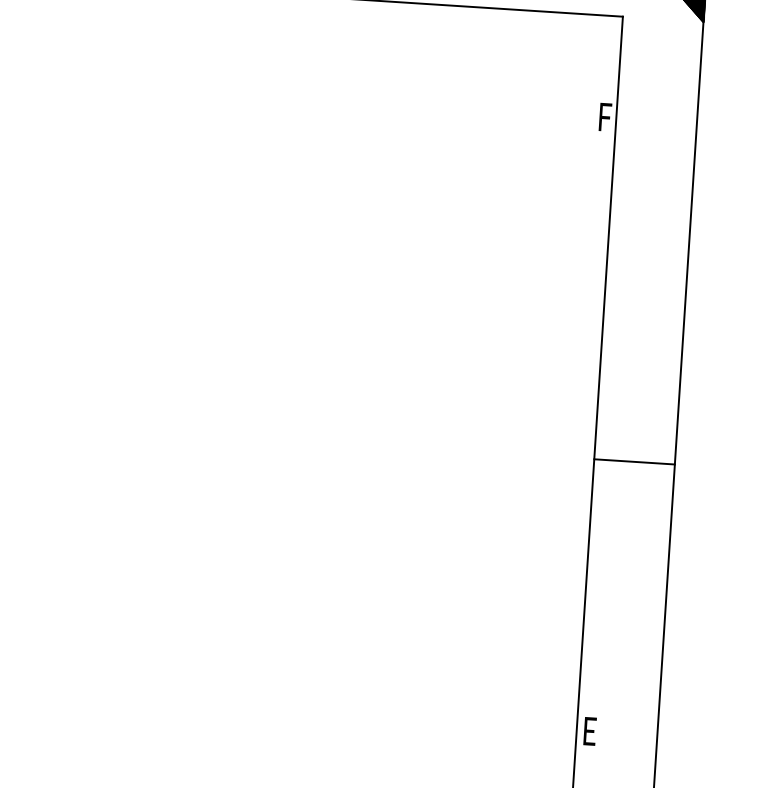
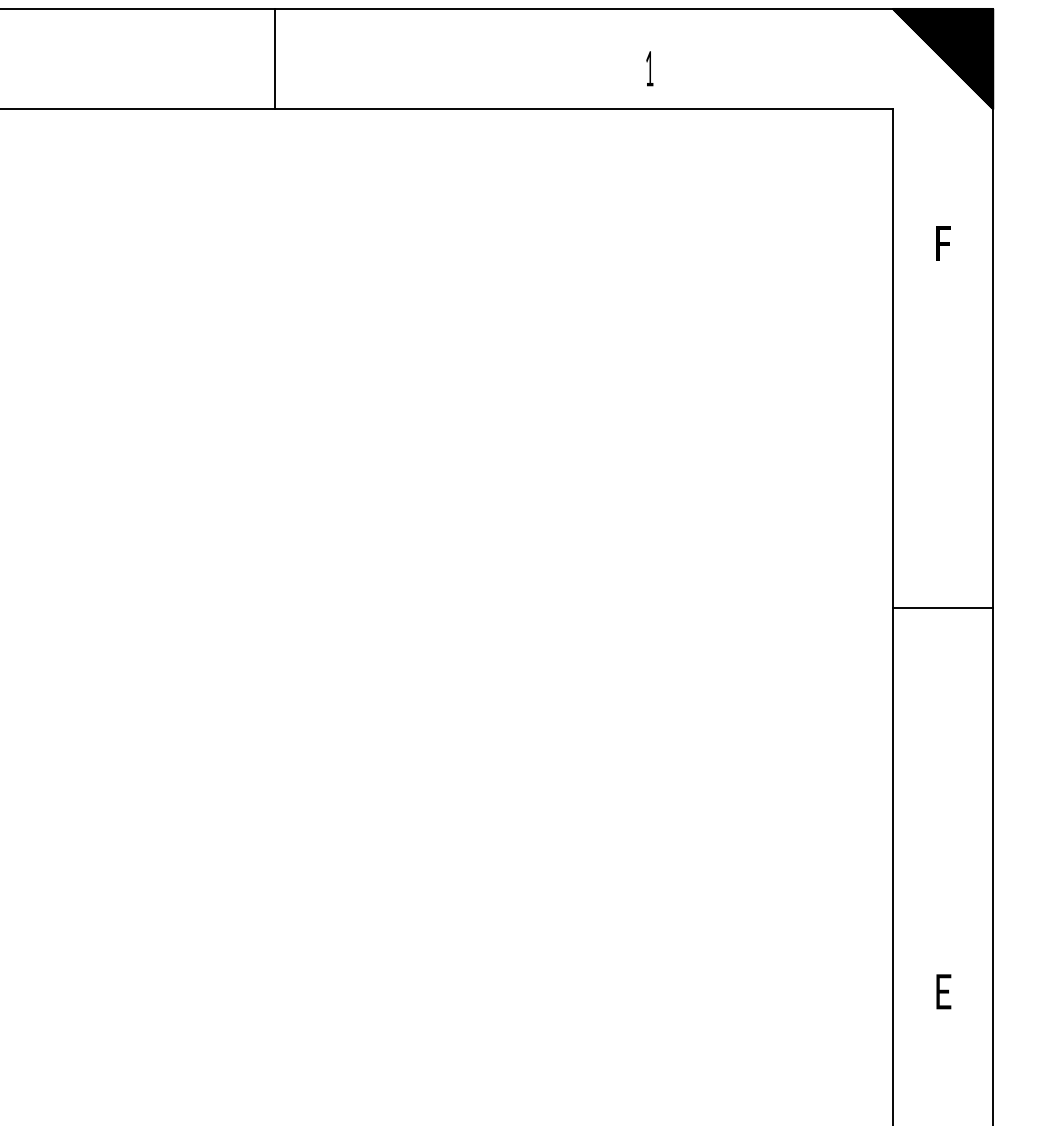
text: (605, 117) -> (943, 243), moved
line: (634, 461) -> (943, 607), moved
text: (589, 731) -> (943, 991), moved

